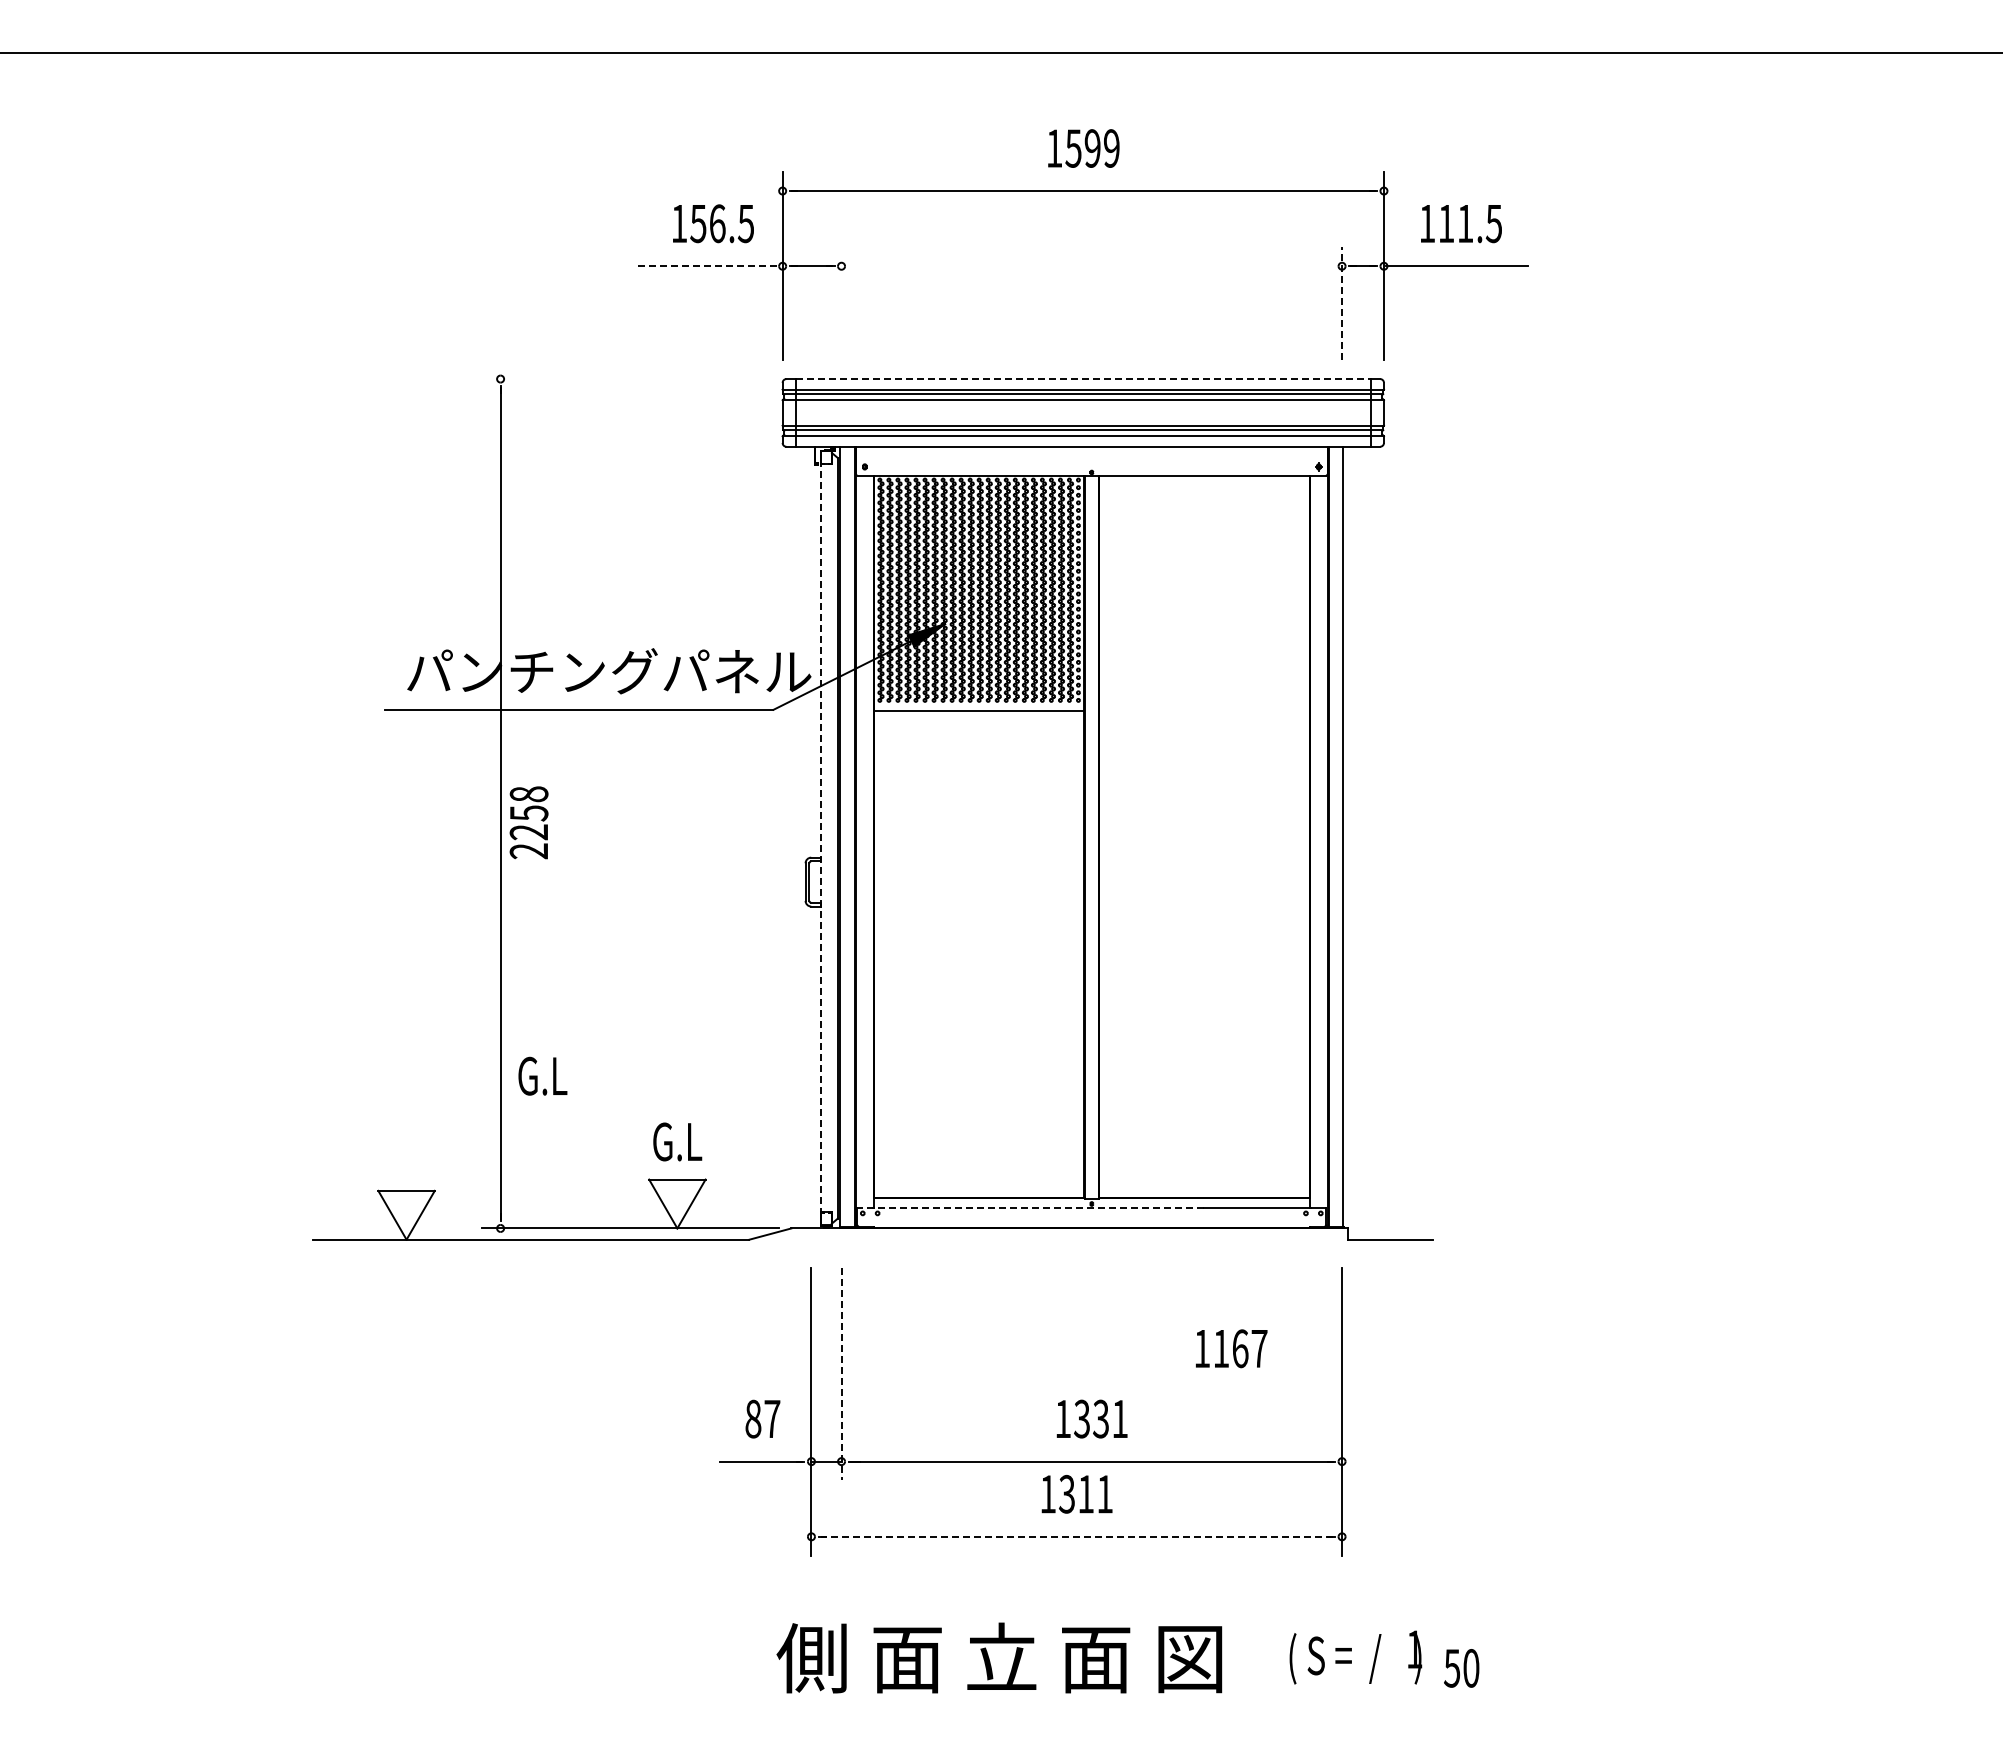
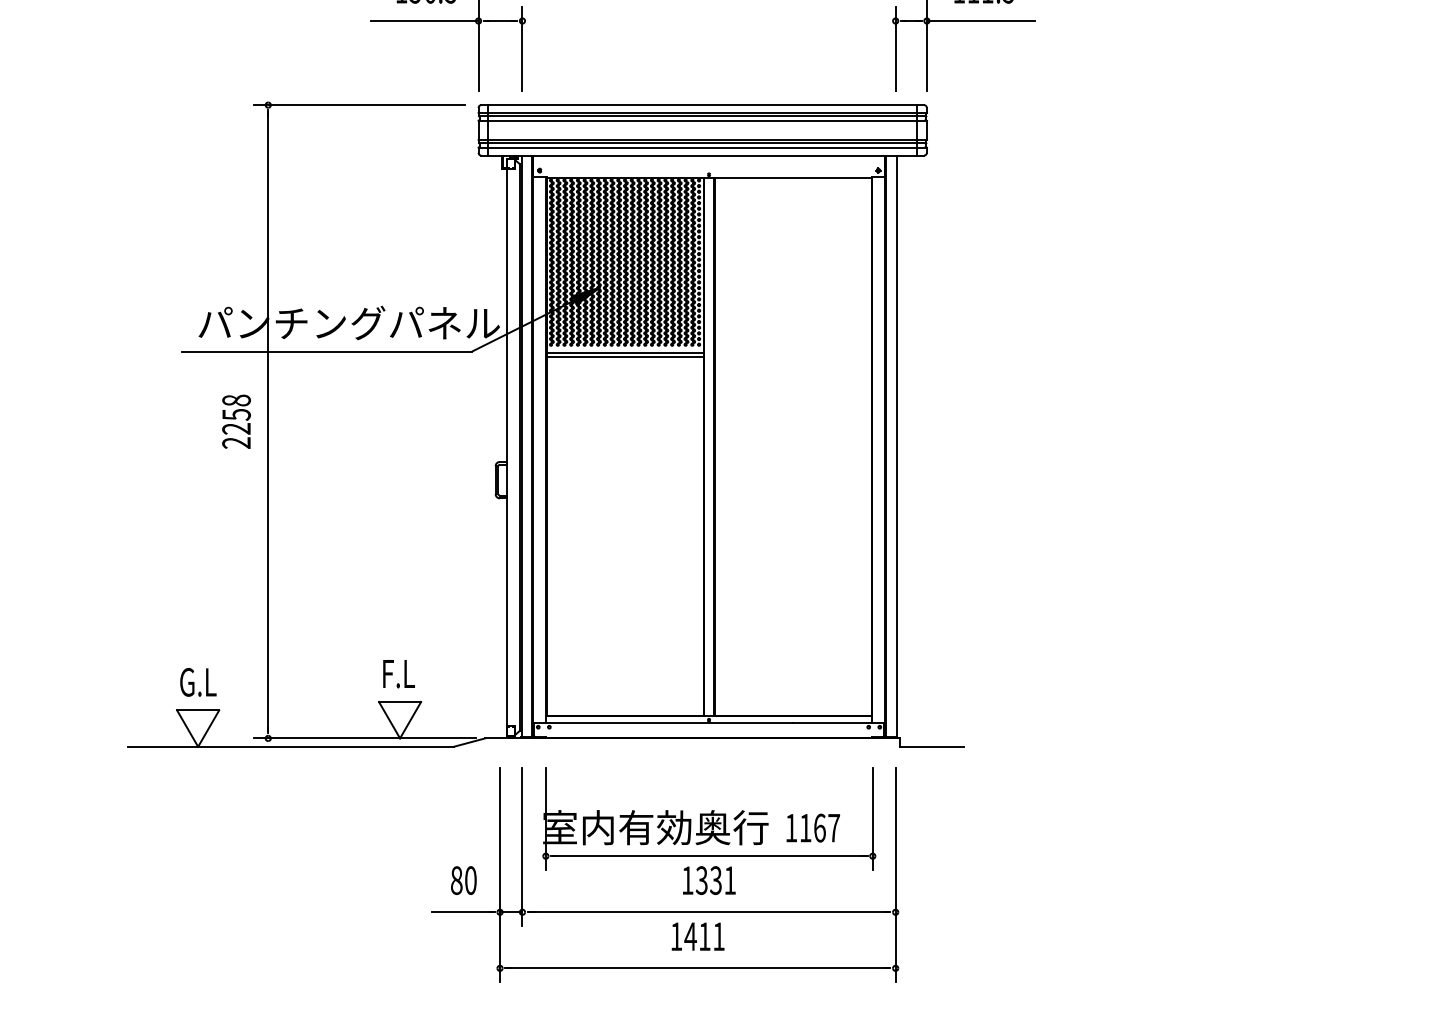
line: (709, 266) -> (424, 21), dashed -> solid
line: (841, 303) -> (522, 48), added
line: (1342, 303) -> (895, 48), dashed -> solid
line: (622, 379) -> (359, 105), added
line: (1083, 379) -> (702, 105), dashed -> solid
line: (978, 717) -> (624, 357), added
text: (528, 822) -> (236, 421), moved
line: (820, 838) -> (506, 447), dashed -> solid
text: (542, 1075) -> (198, 681), moved
text: (677, 1141) -> (400, 673), G.L -> F.L
line: (1030, 1207) -> (663, 722), dashed -> solid
part: (1091, 1336) -> (708, 818), added
line: (841, 1374) -> (522, 847), dashed -> solid
text: (772, 1418) -> (470, 880), 87 -> 80
text: (1066, 1493) -> (690, 936), 1311 -> 1411
line: (1076, 1536) -> (697, 968), dashed -> solid

